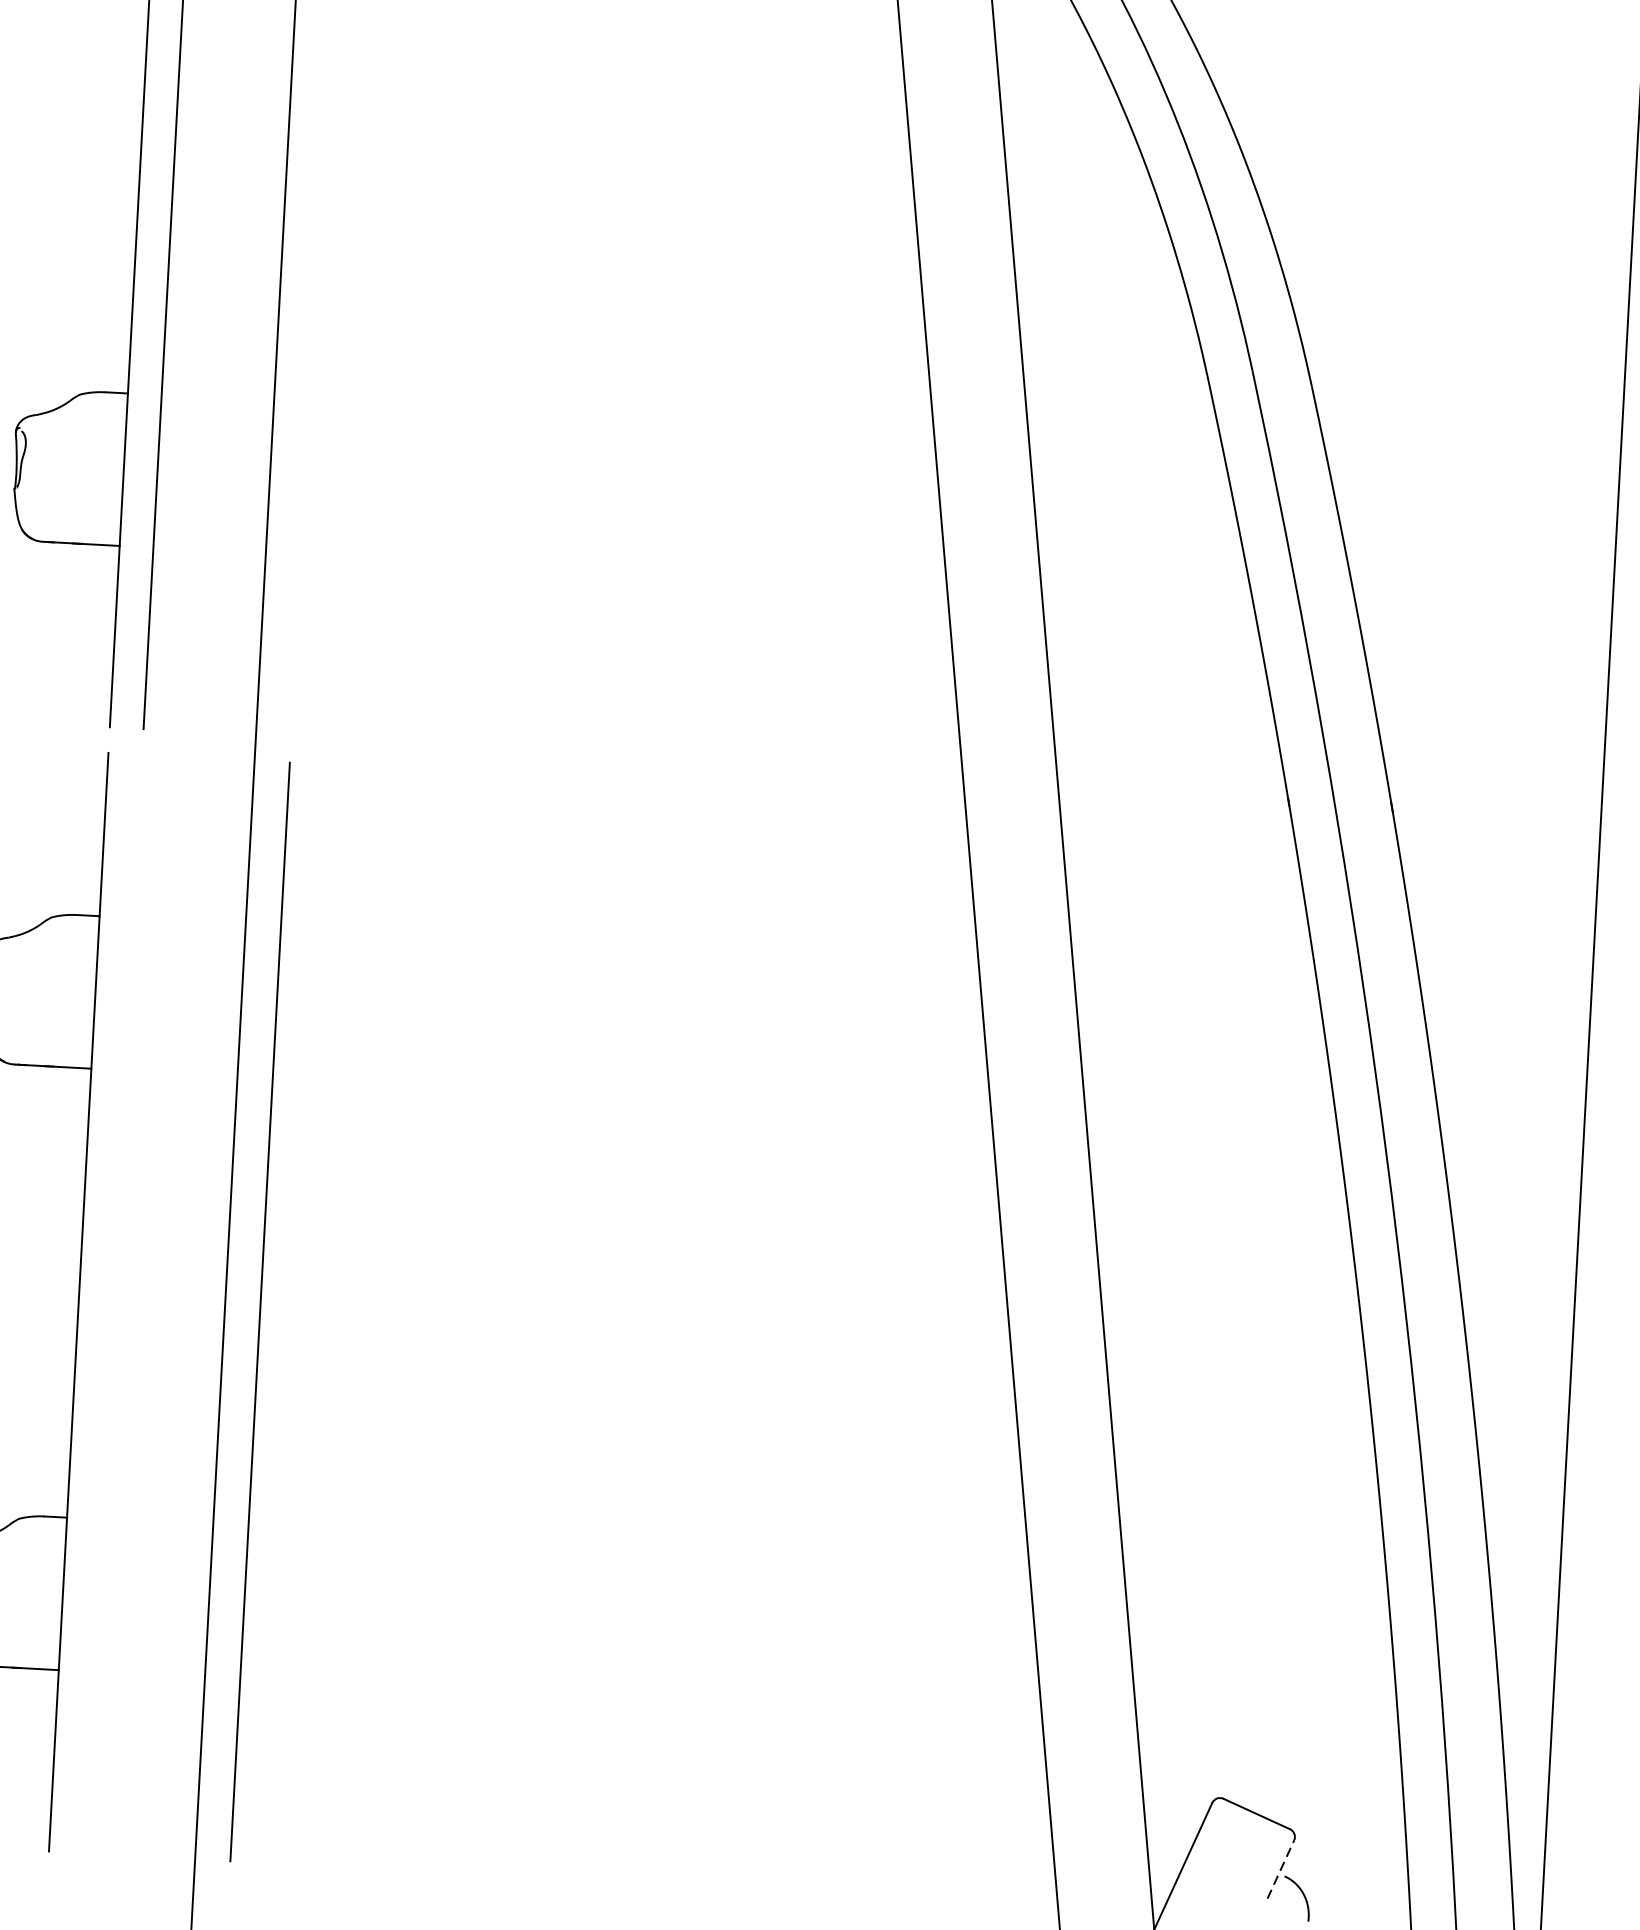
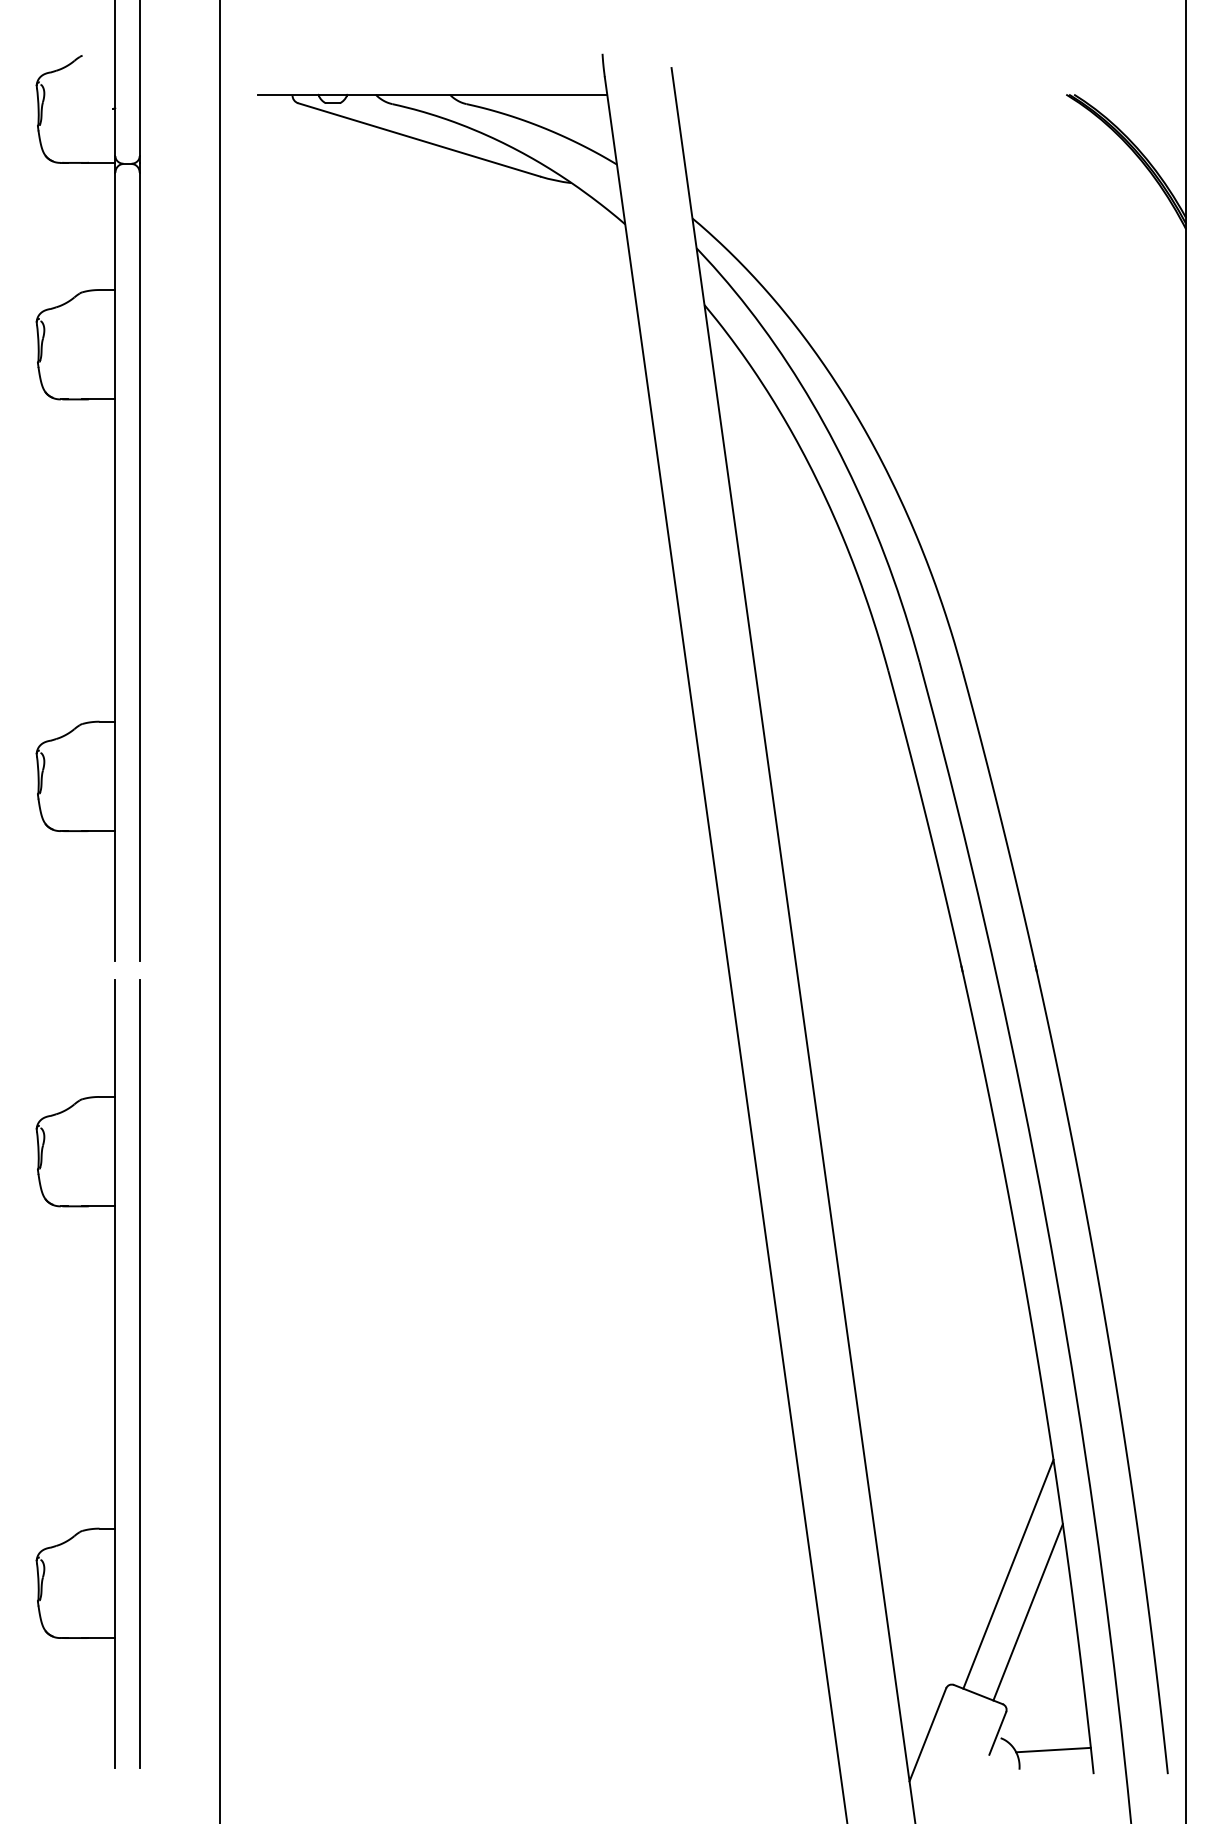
line: (259, 1311) -> (139, 1373), moved
line: (1307, 1647) -> (1008, 1573), added
line: (1331, 1703) -> (1027, 1612), added
line: (1280, 1869) -> (997, 1733), dashed -> solid
line: (1357, 1896) -> (1053, 1749), added

